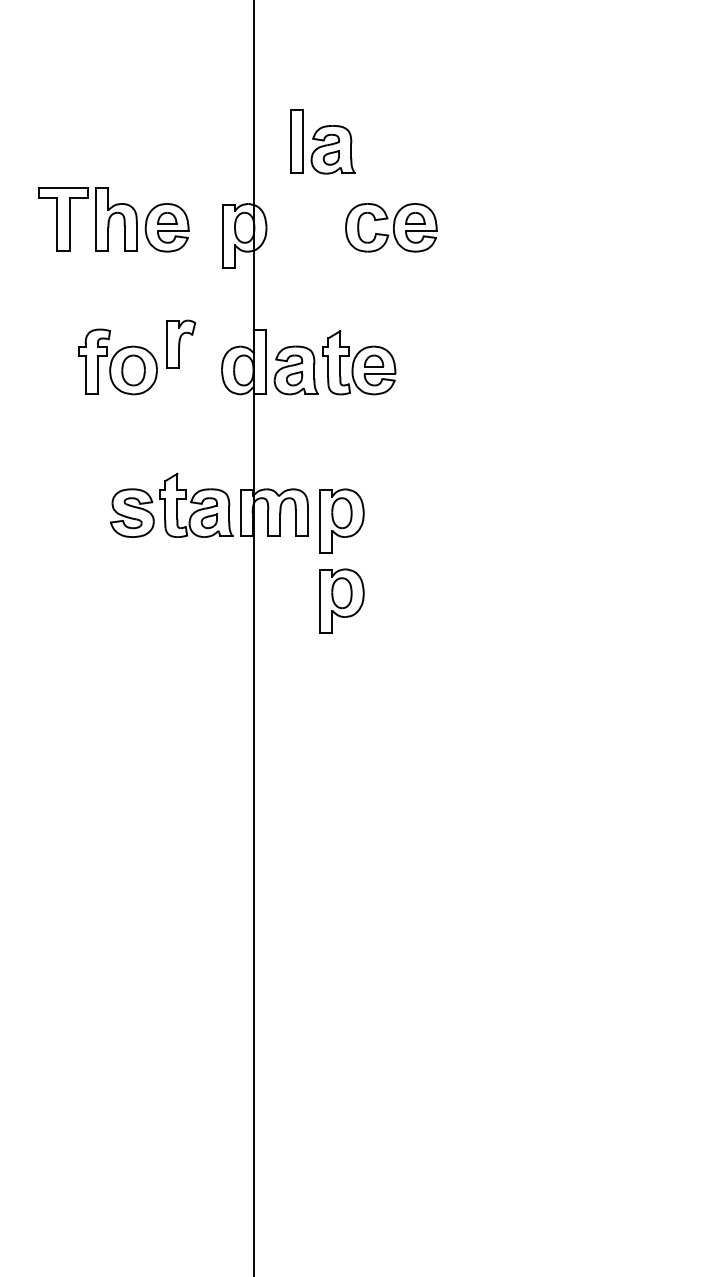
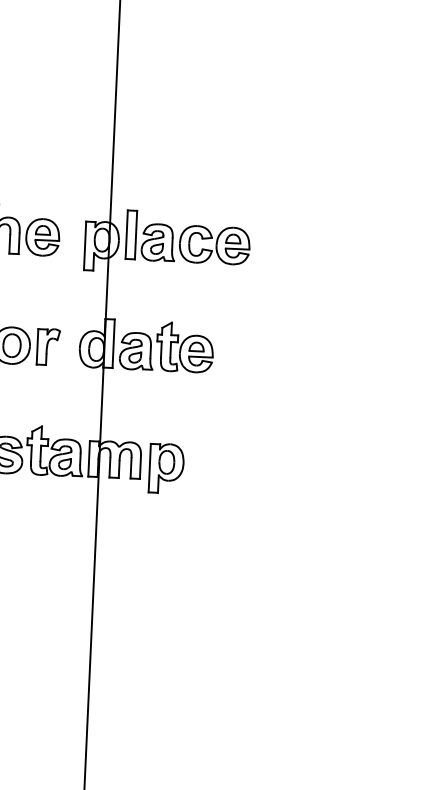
part: (322, 141) -> (150, 235), moved
part: (181, 343) -> (48, 346), moved
part: (341, 600) -> (163, 529), removed

